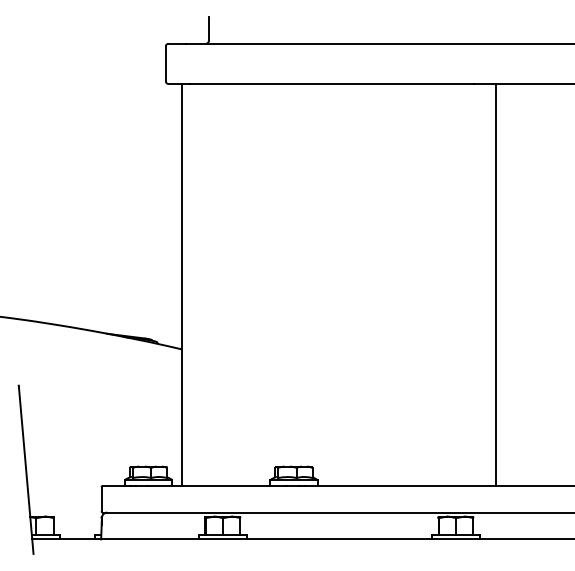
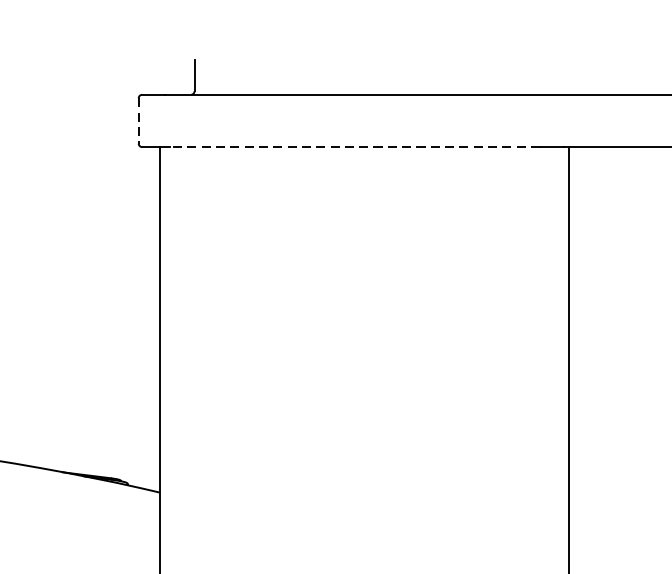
line: (165, 64) -> (138, 121), solid -> dashed
line: (331, 83) -> (354, 146), solid -> dashed

